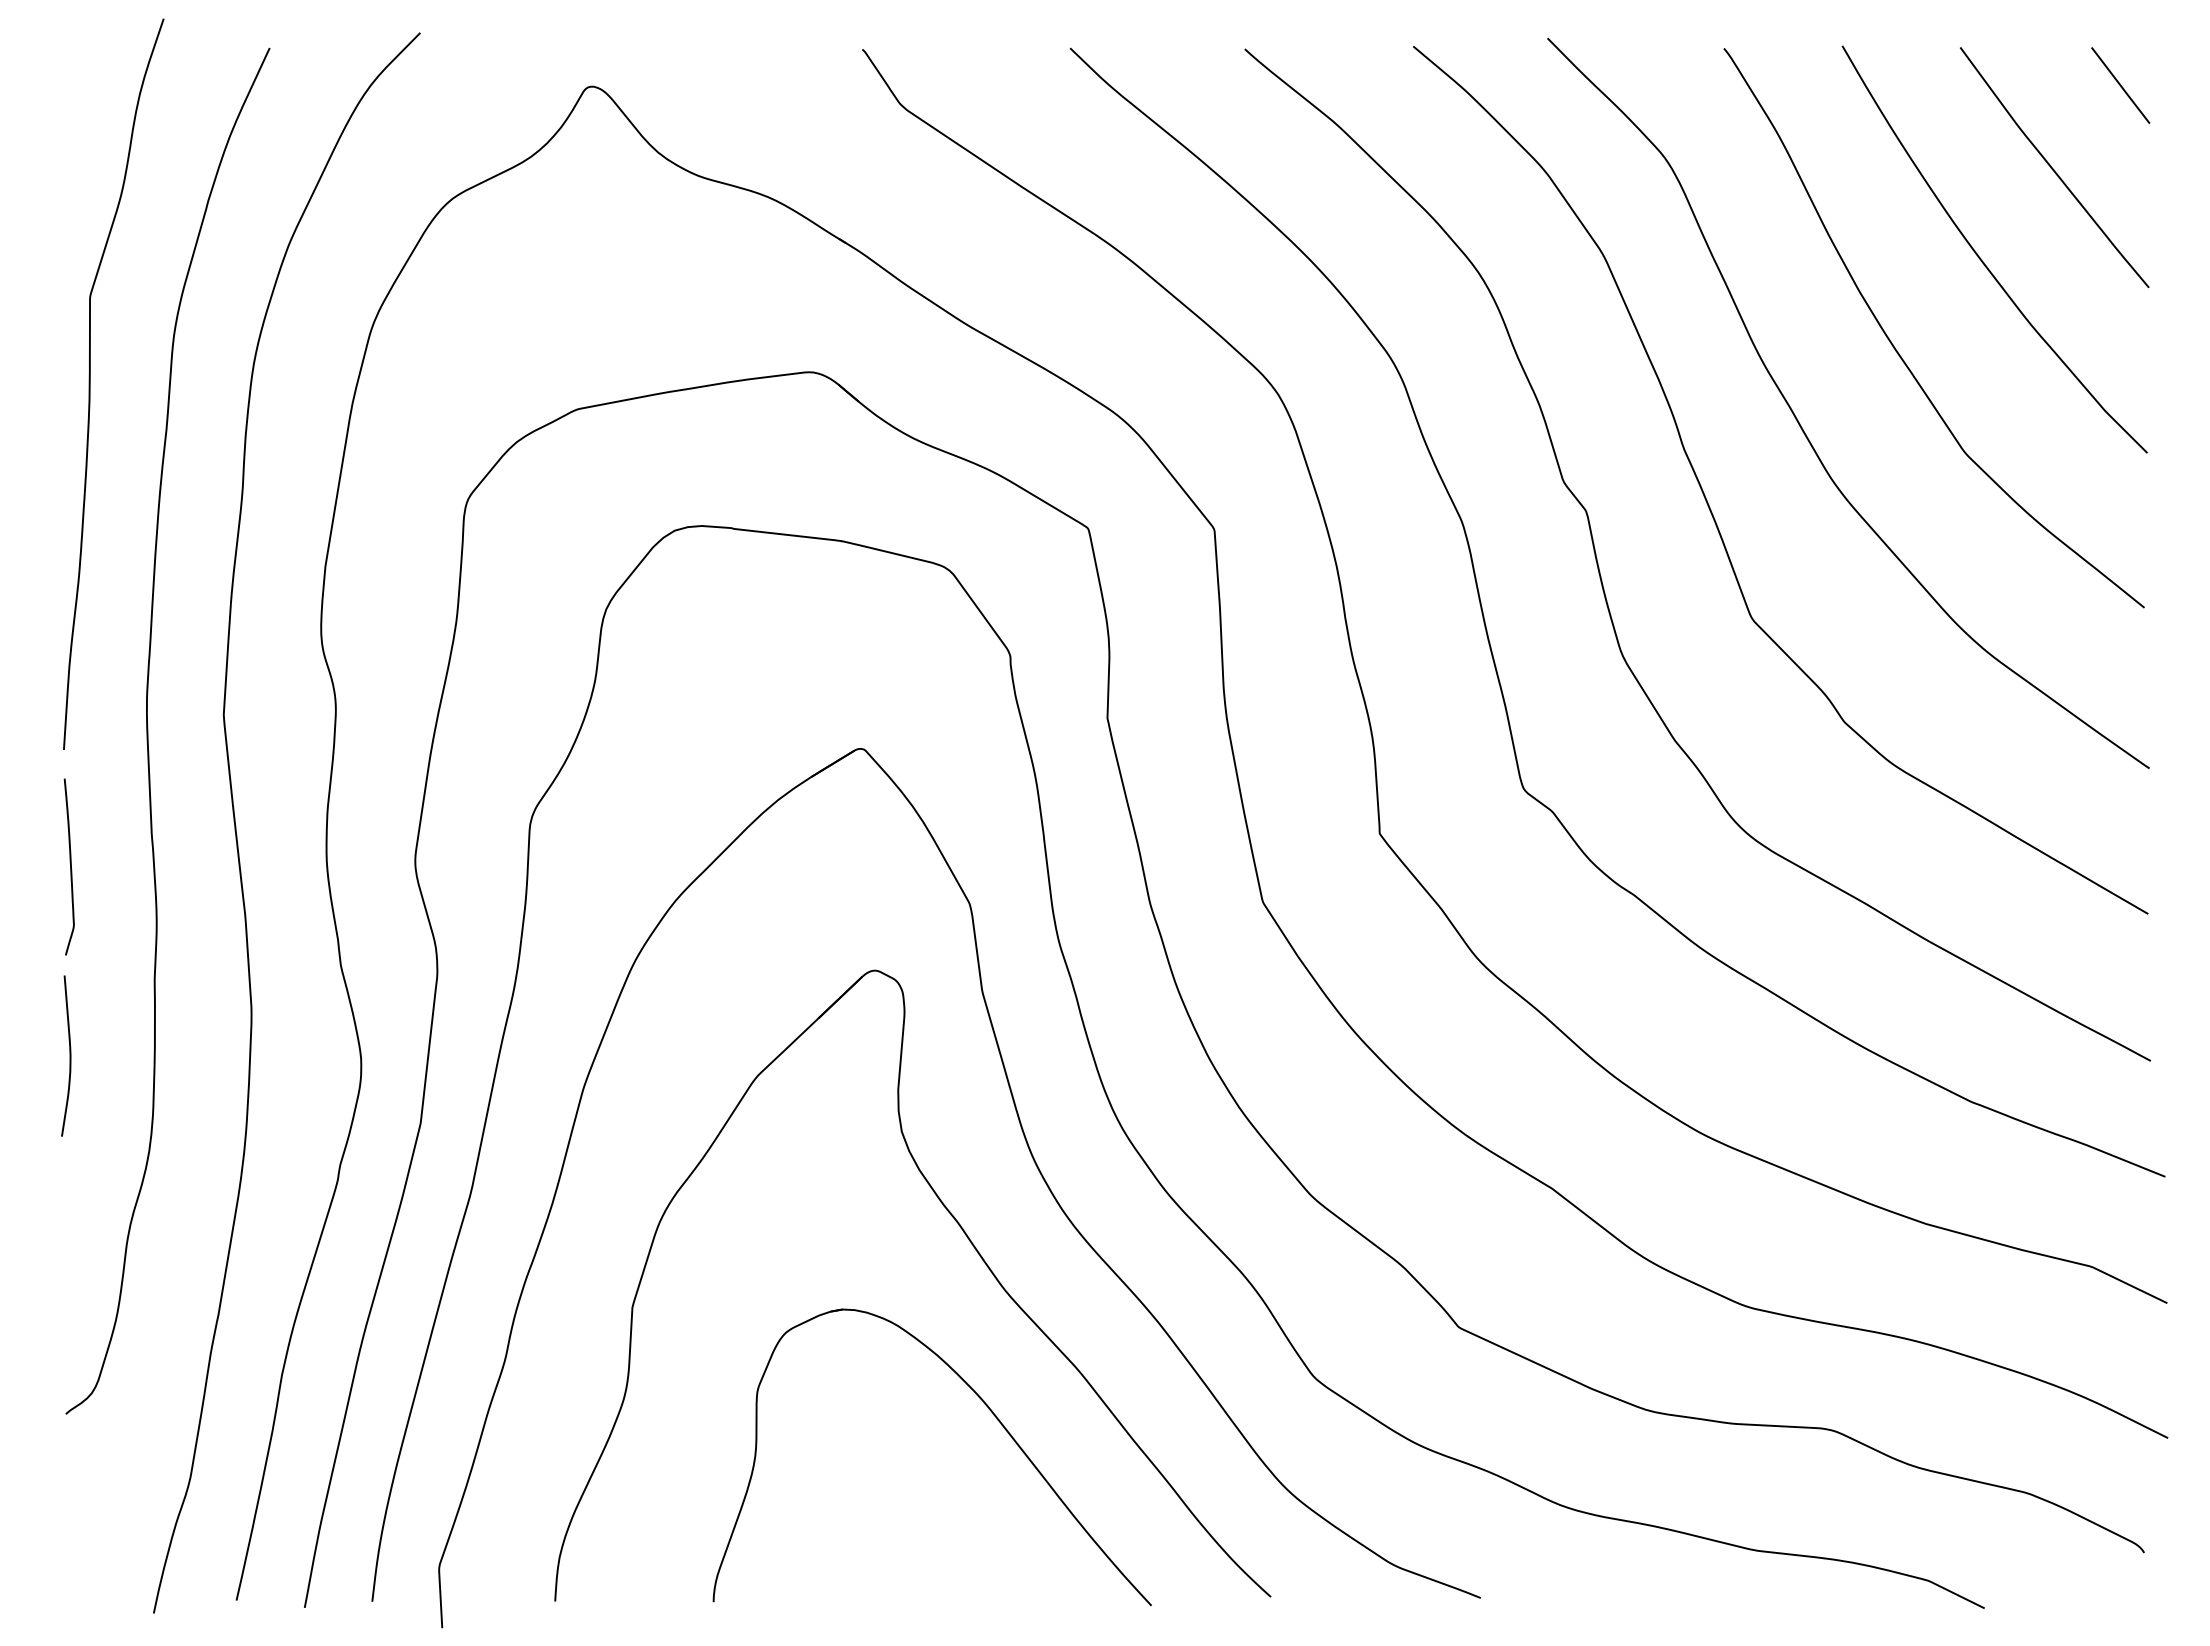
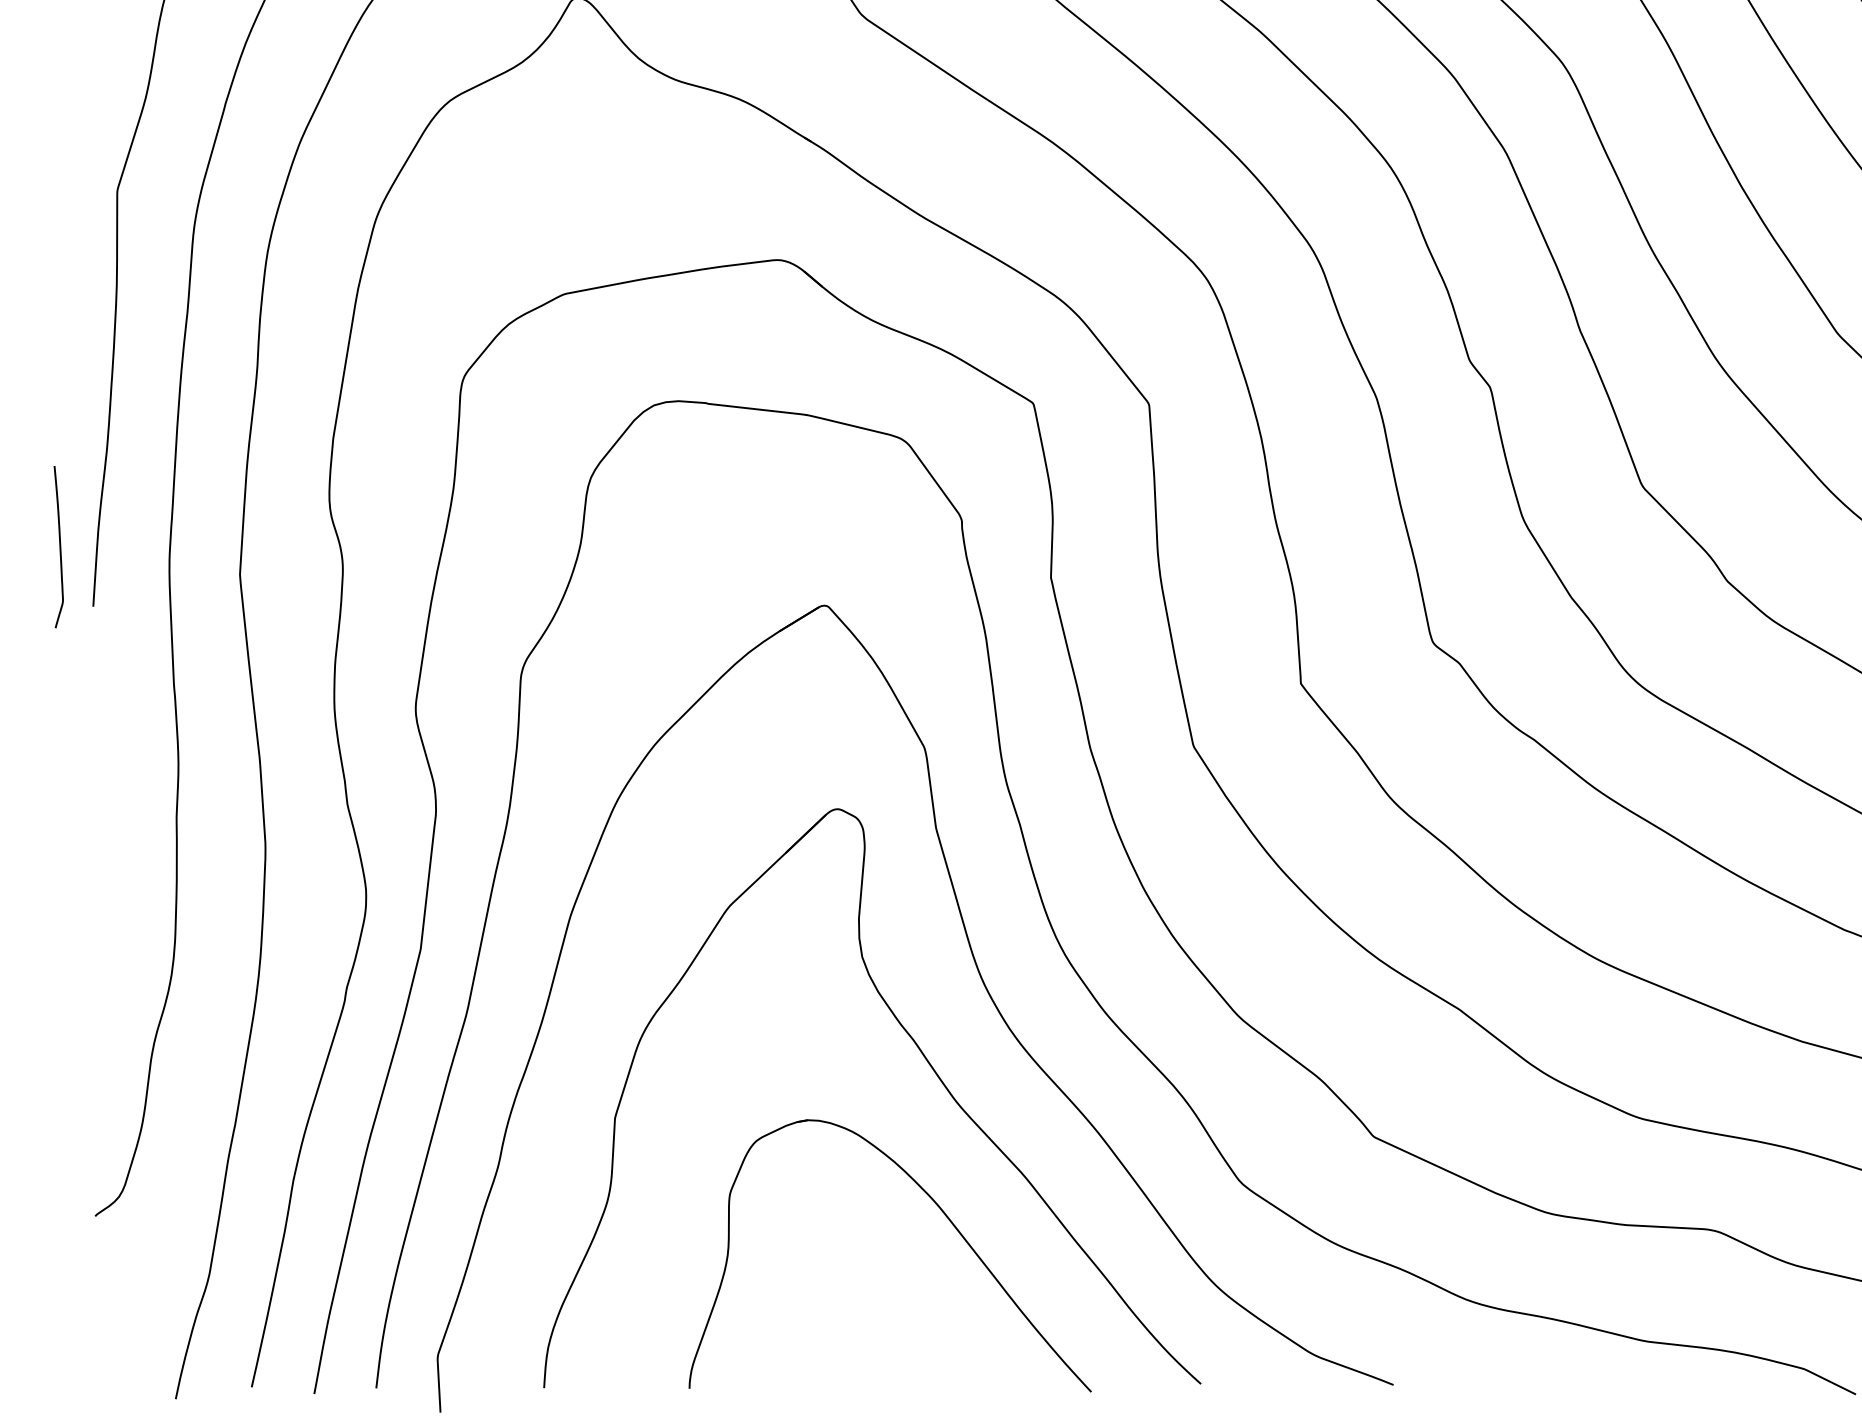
curve: (70, 866) -> (59, 546), moved
curve: (69, 1055) -> (98, 887), removed

